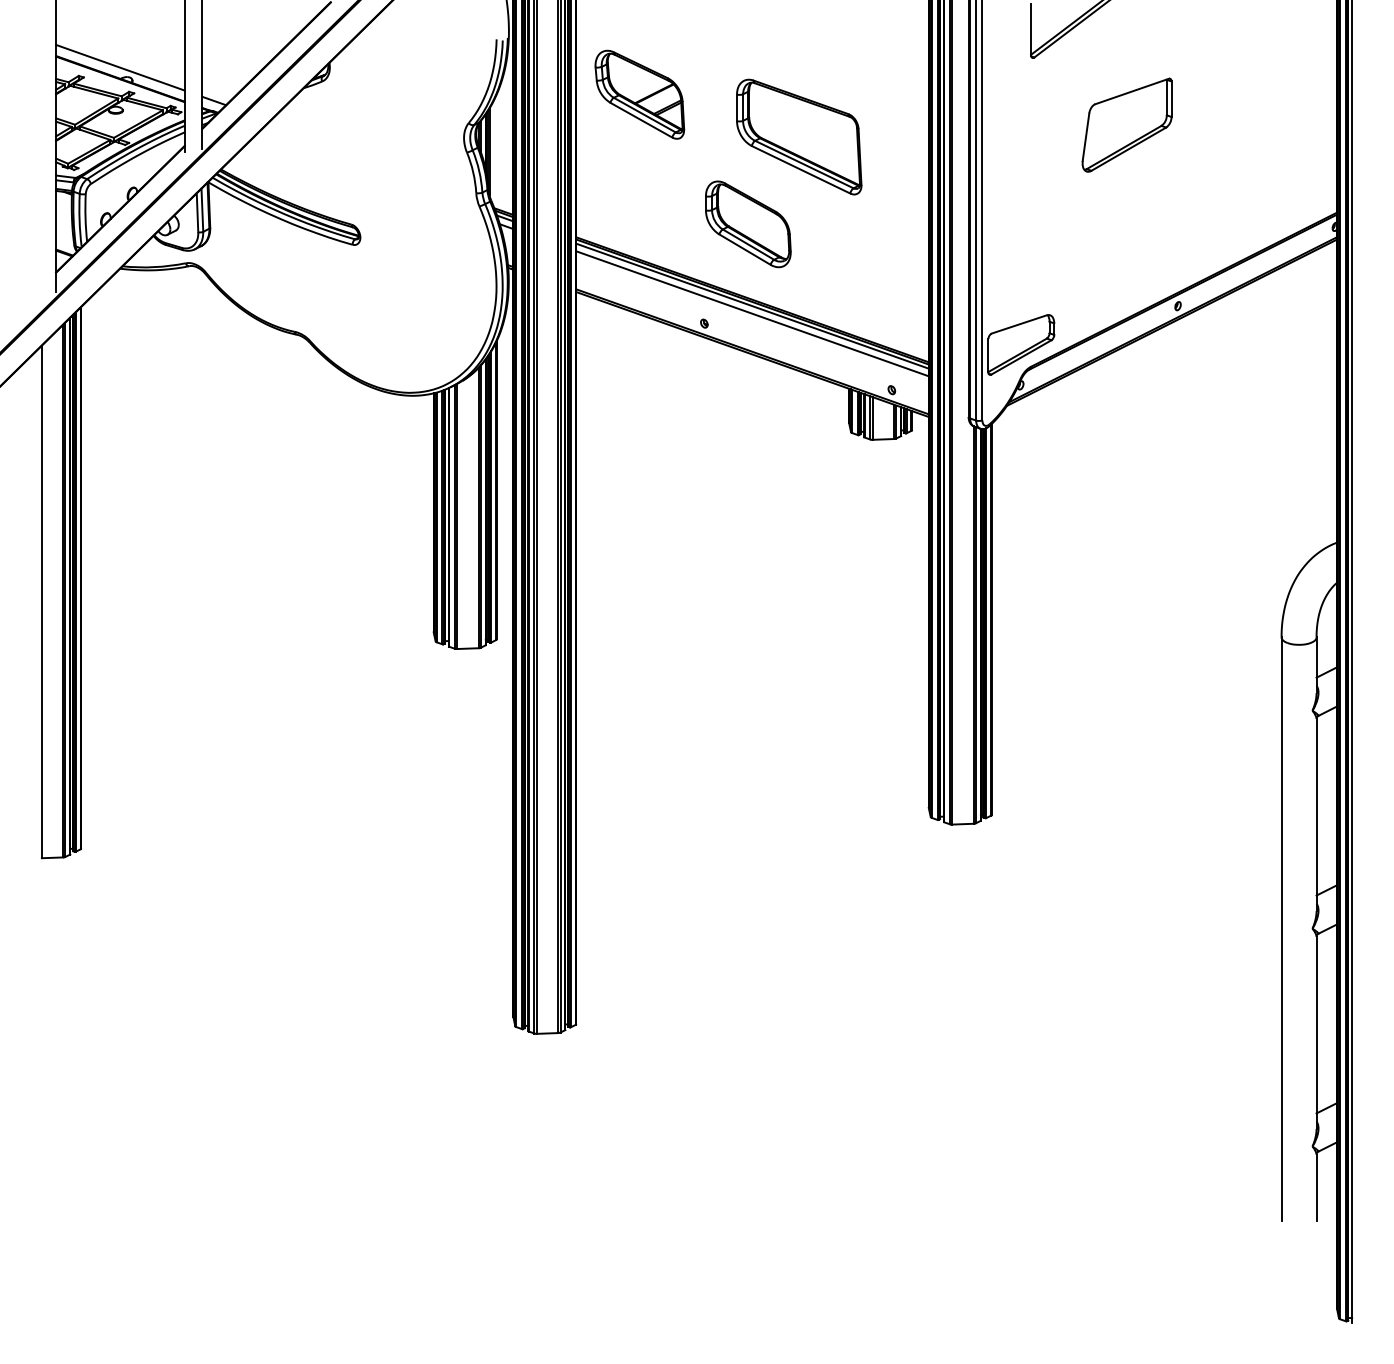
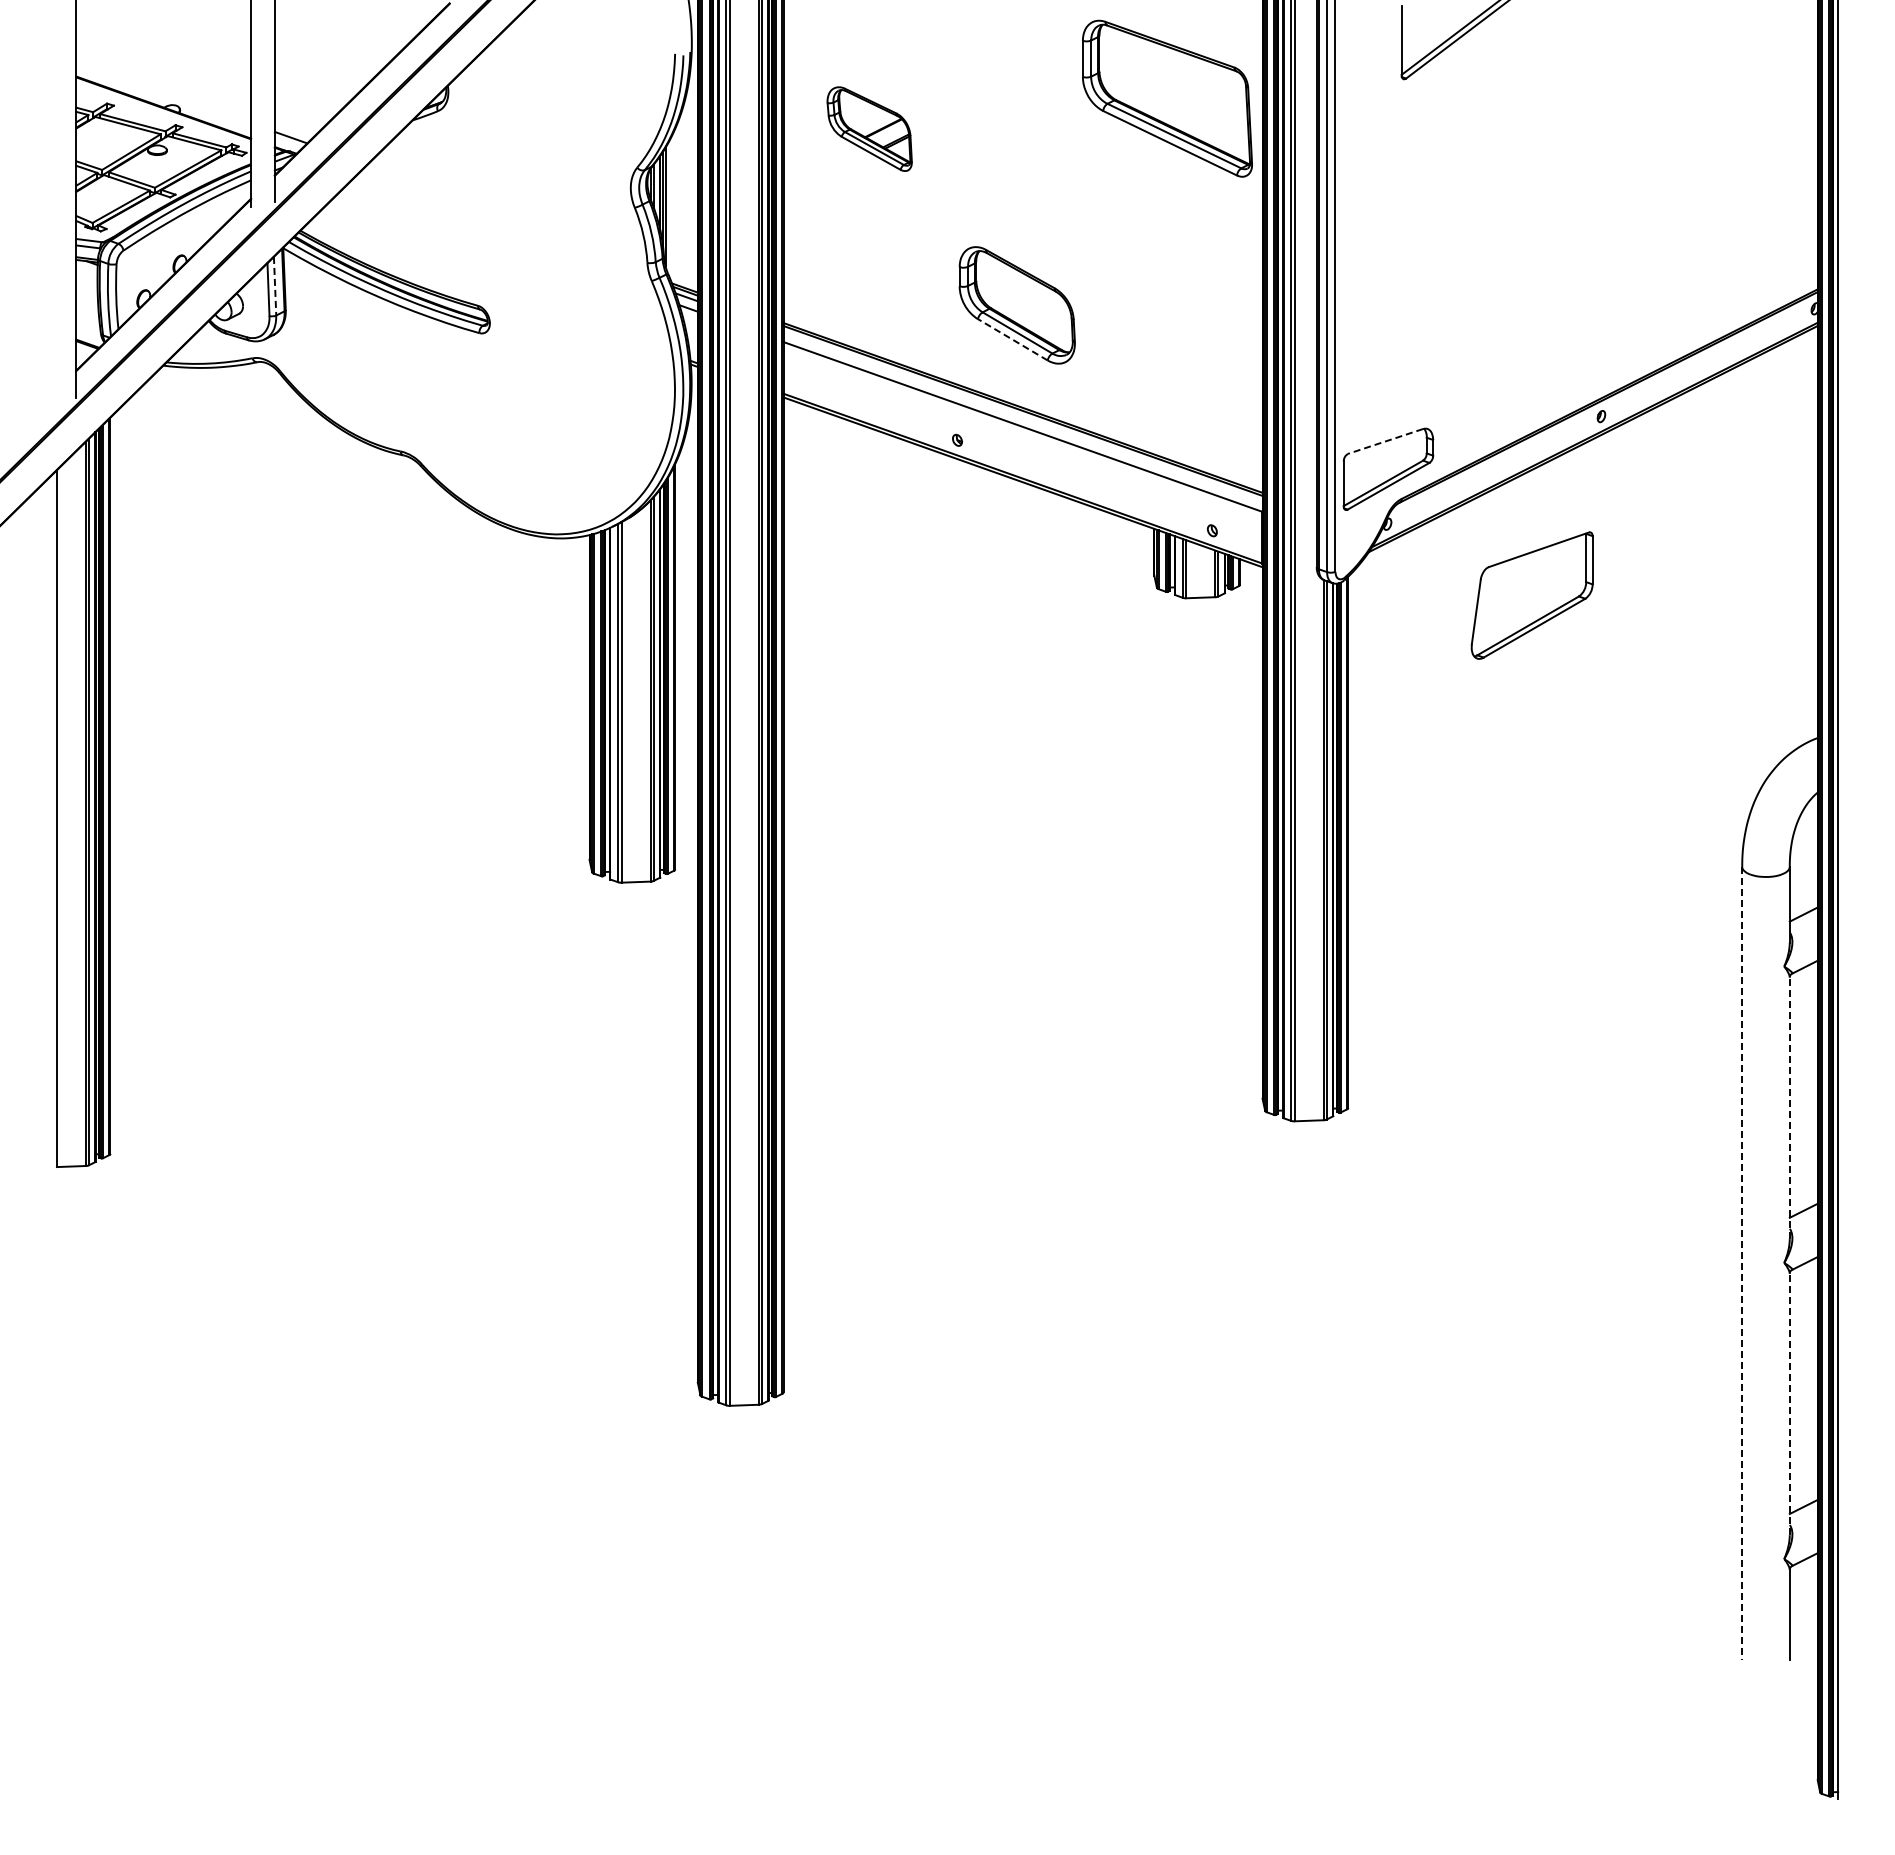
line: (120, 67) -> (163, 92), removed
part: (639, 94) -> (869, 128), size x0.7
part: (1126, 125) -> (1531, 595), moved
part: (799, 136) -> (1167, 98), moved
line: (202, 210) -> (275, 286), solid -> dashed
line: (744, 249) -> (1012, 339), solid -> dashed
line: (752, 306) -> (1022, 416), removed
line: (1019, 324) -> (1385, 441), solid -> dashed
line: (1316, 815) -> (1789, 1108), solid -> dashed
line: (1281, 929) -> (1742, 1263), solid -> dashed
line: (1316, 1032) -> (1789, 1404), solid -> dashed

